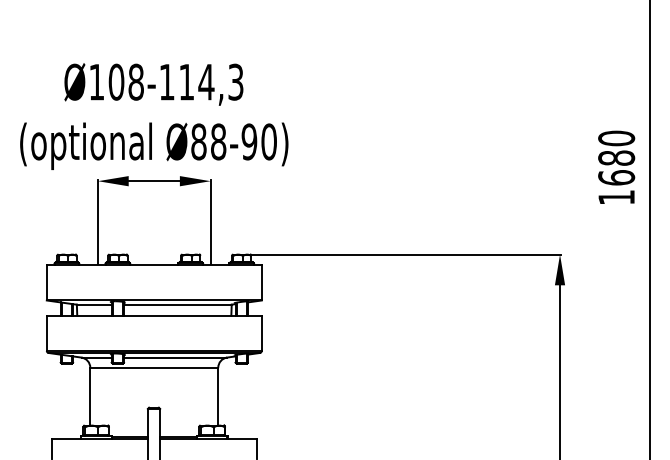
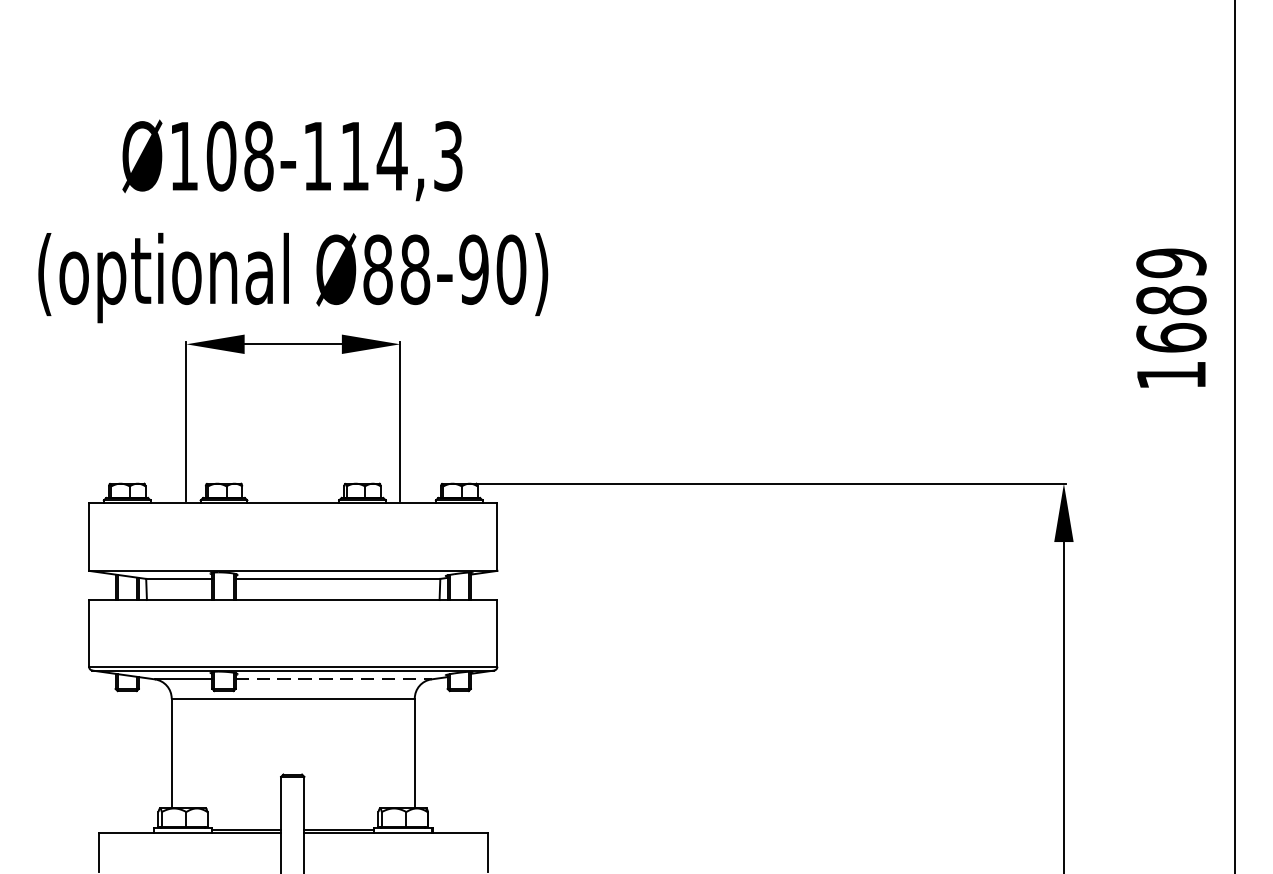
text: (616, 138) -> (1171, 263), 1680 -> 1689
line: (175, 357) -> (333, 679), solid -> dashed

